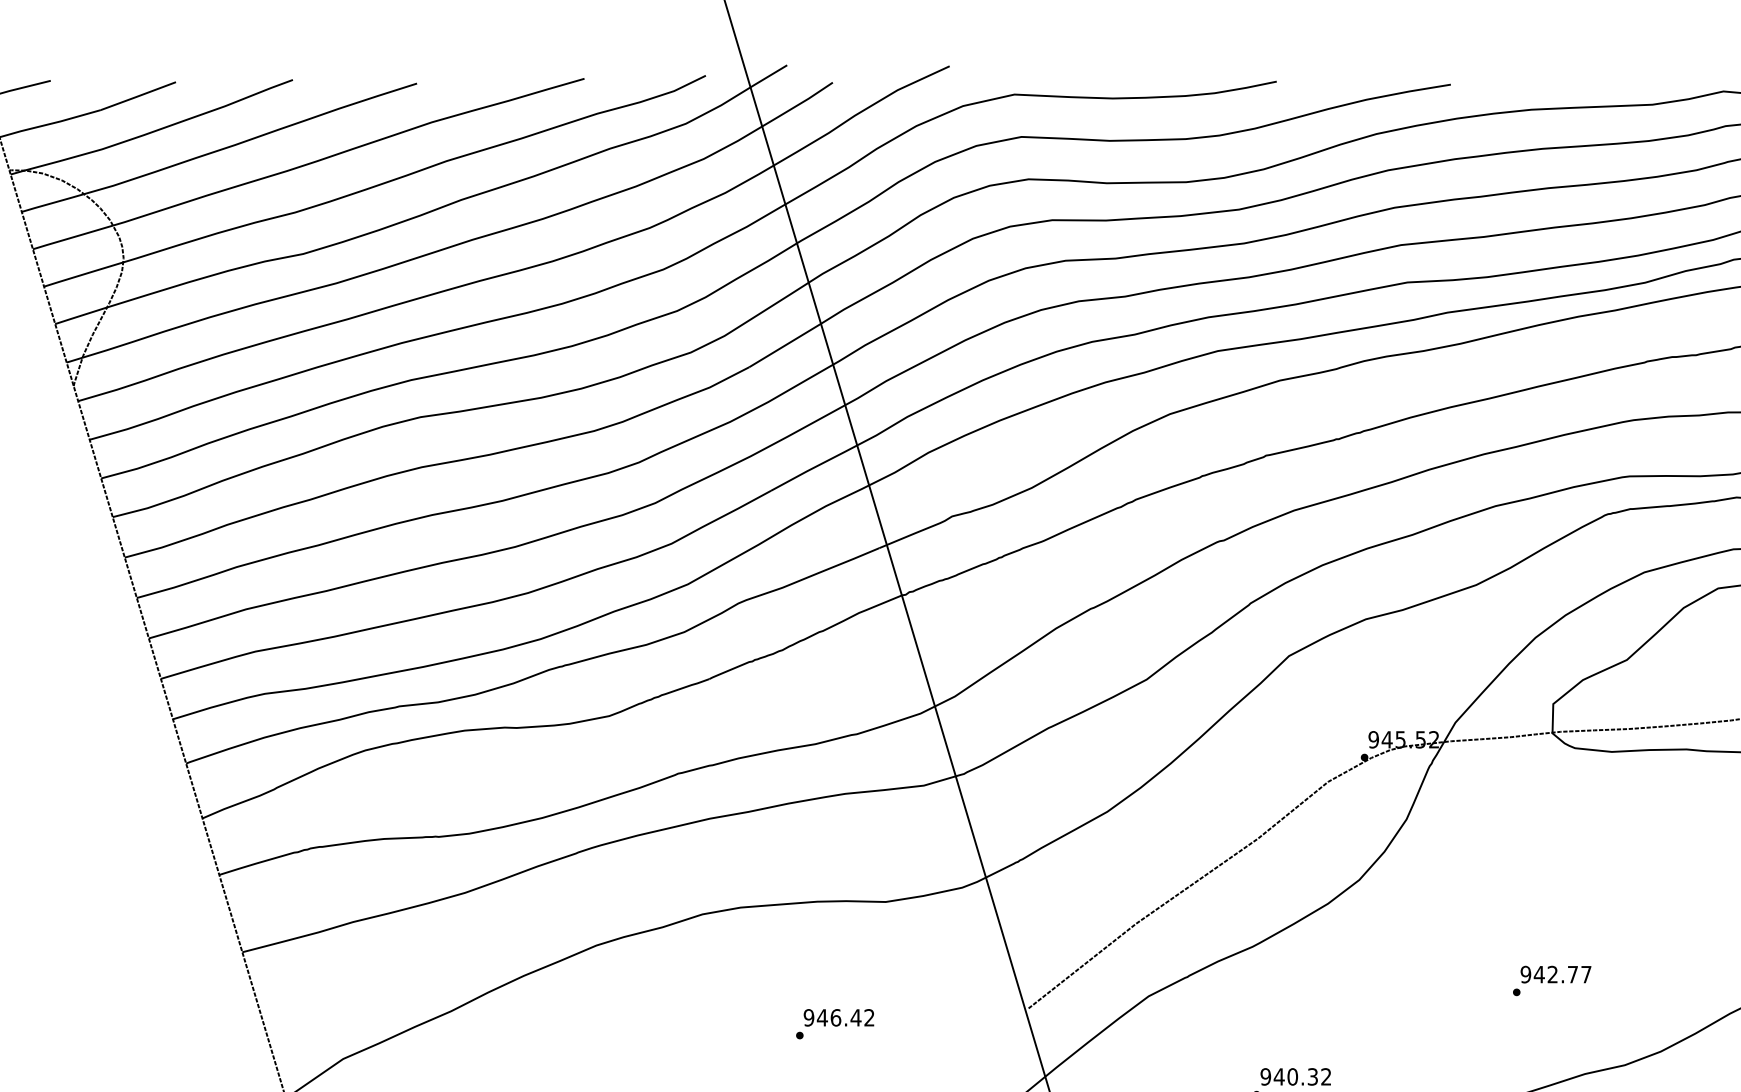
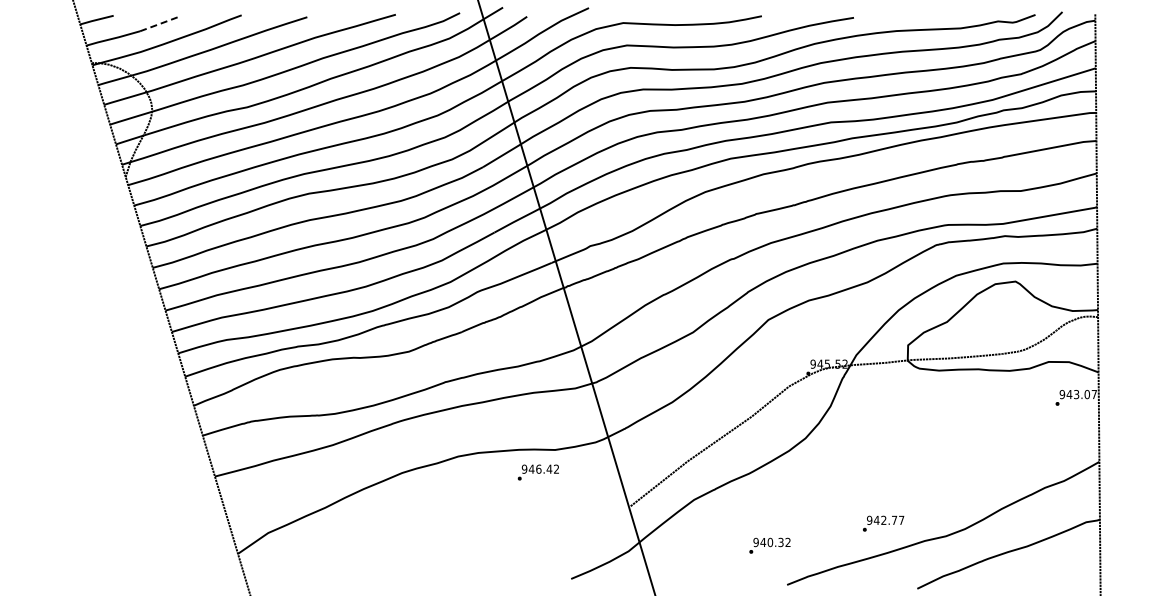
line: (137, 97) -> (159, 24), solid -> dashed
text: (1552, 980) -> (883, 523), moved
text: (833, 1024) -> (537, 472), moved

